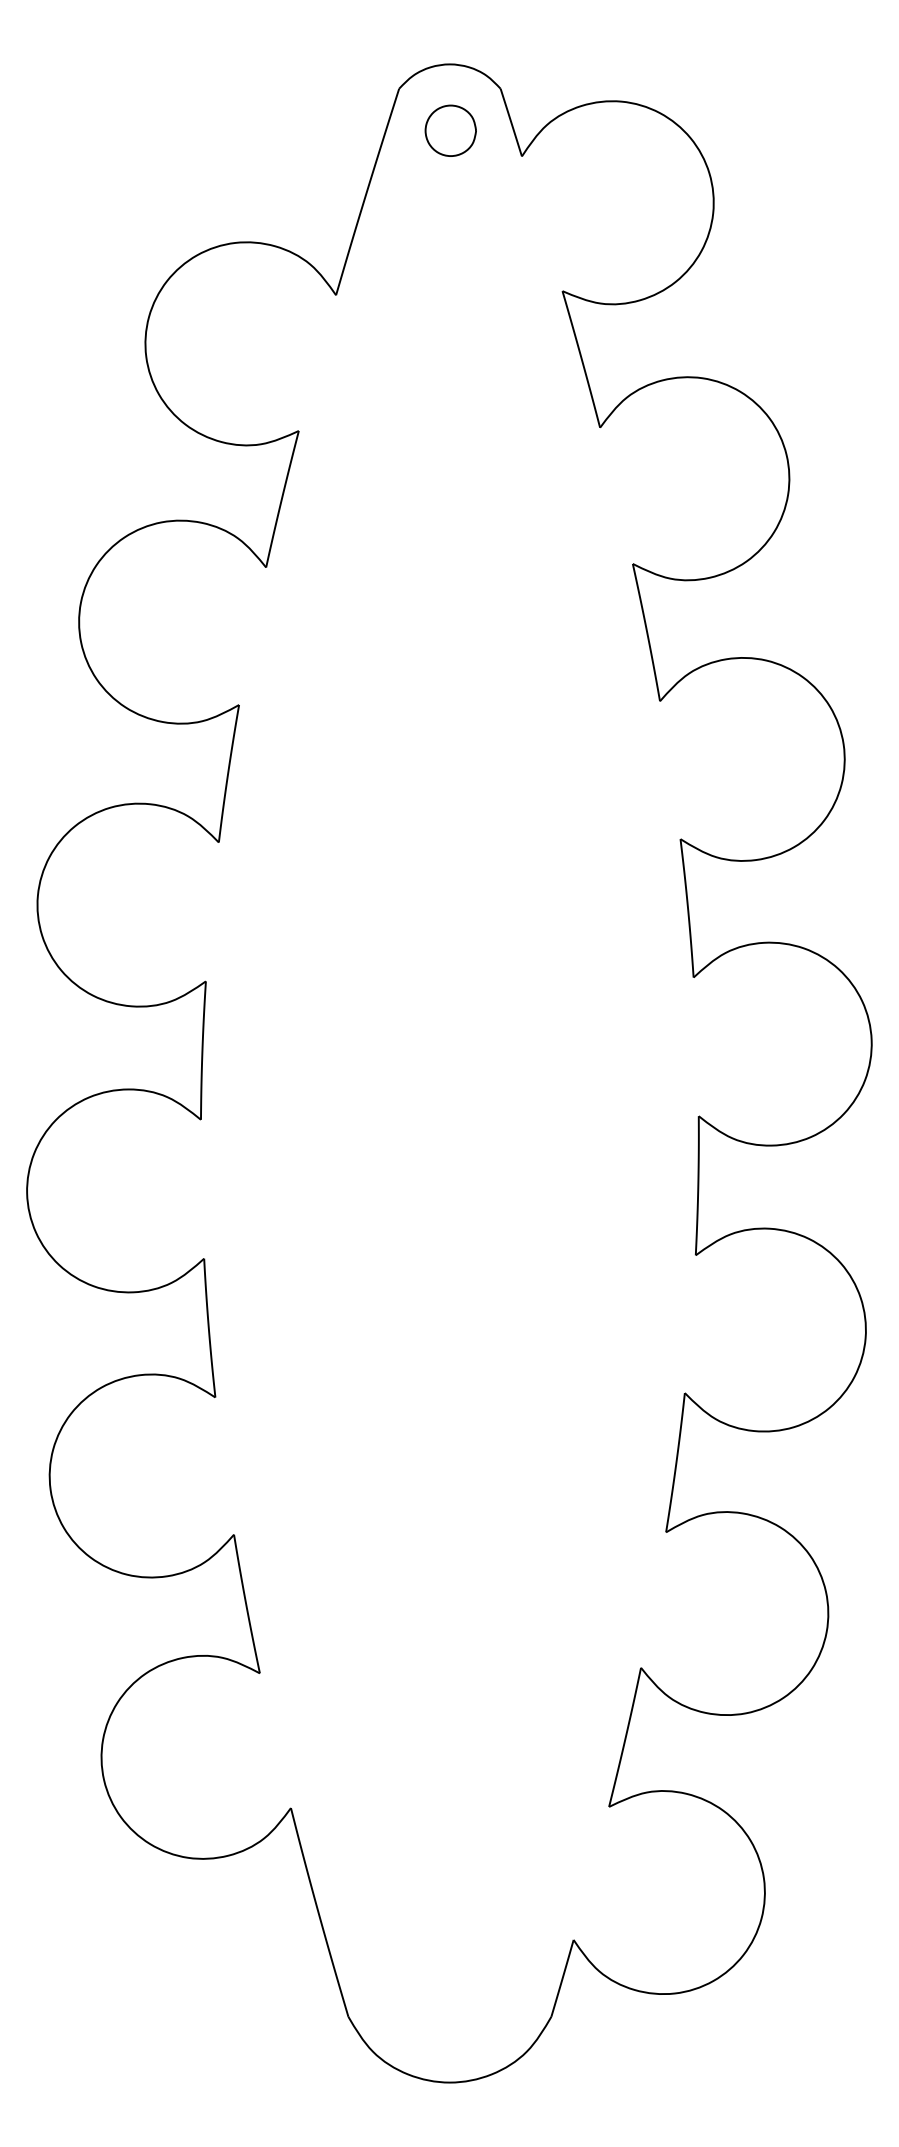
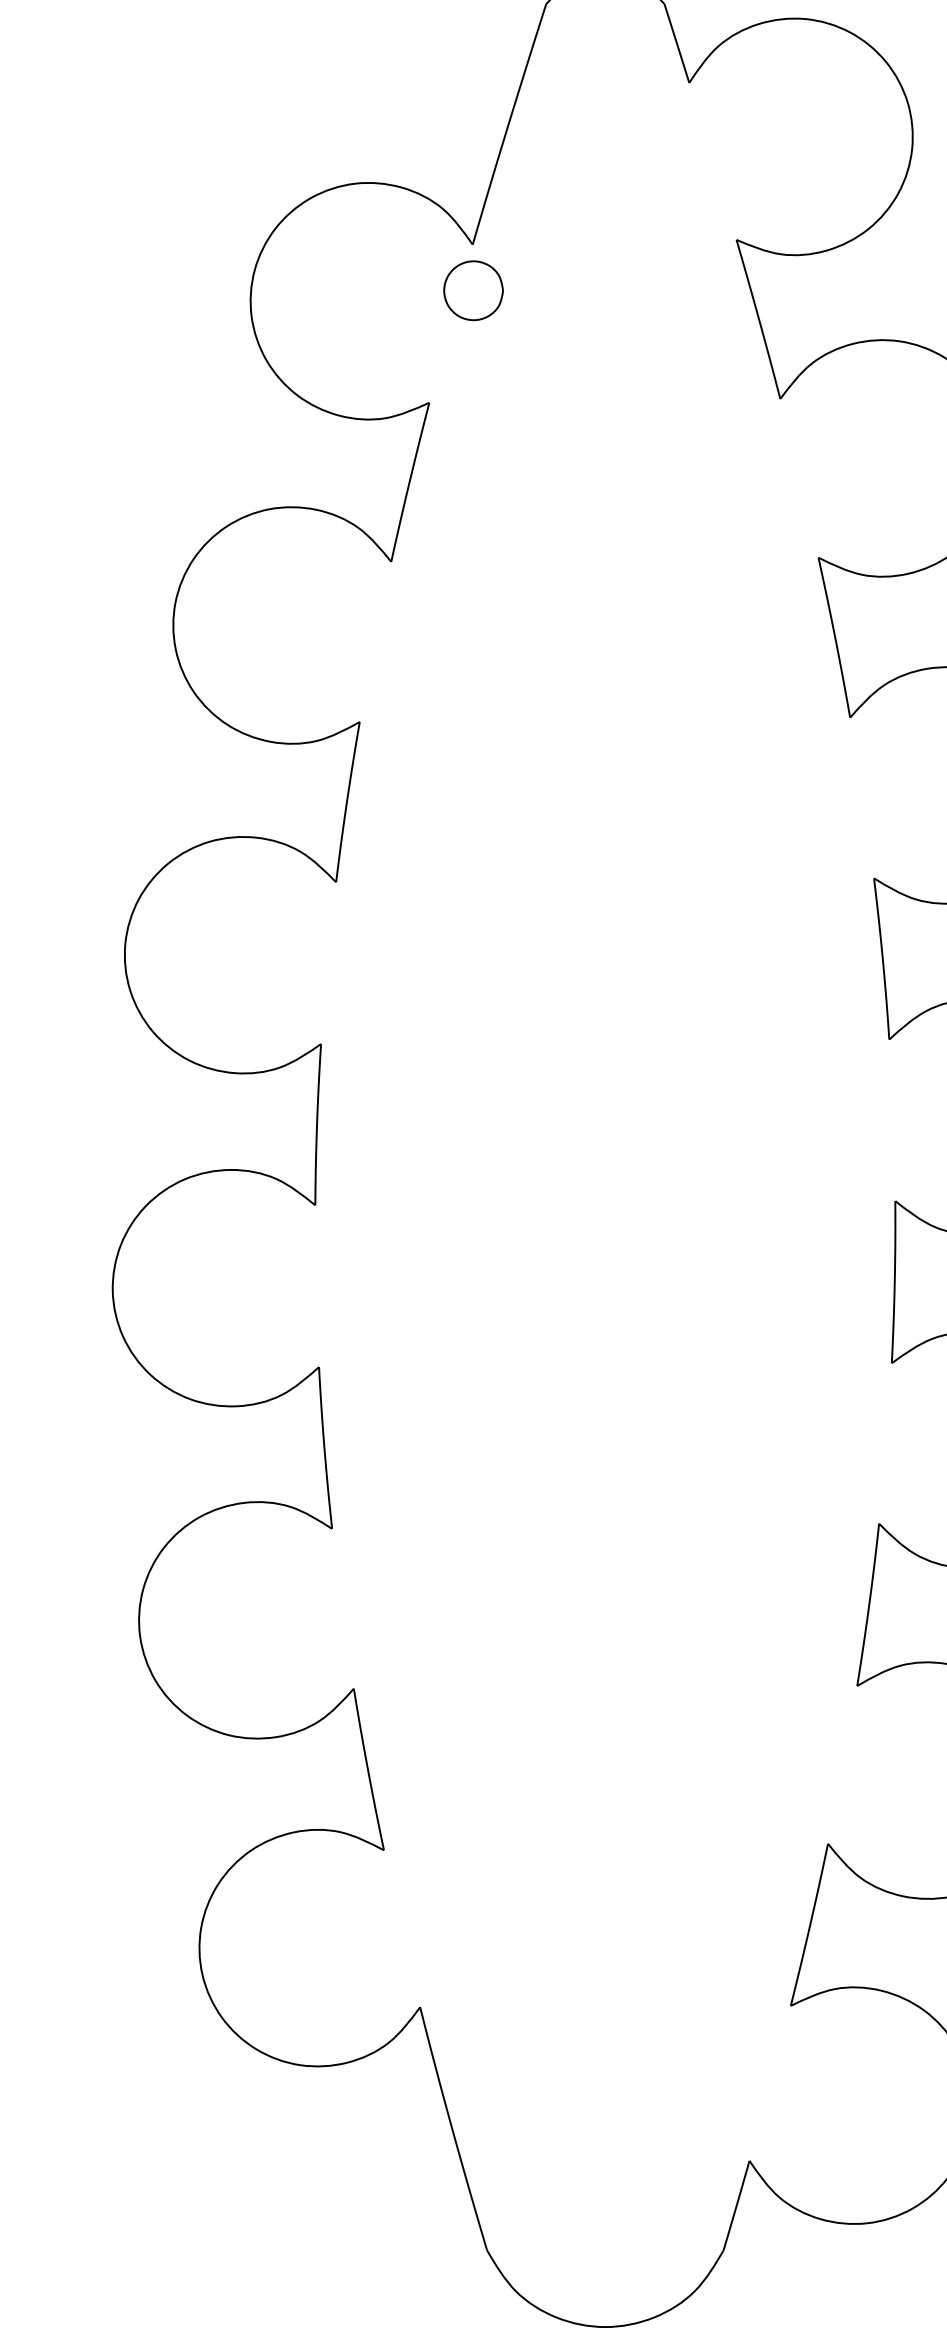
part: (450, 130) -> (473, 290), moved

